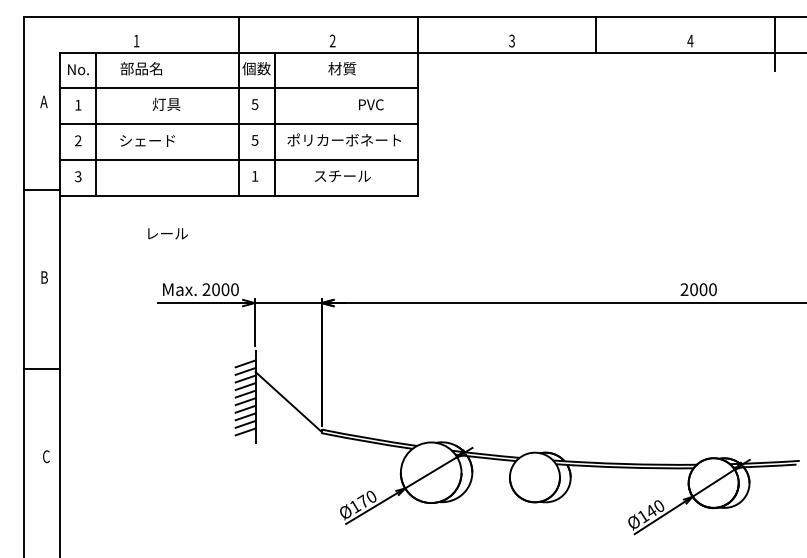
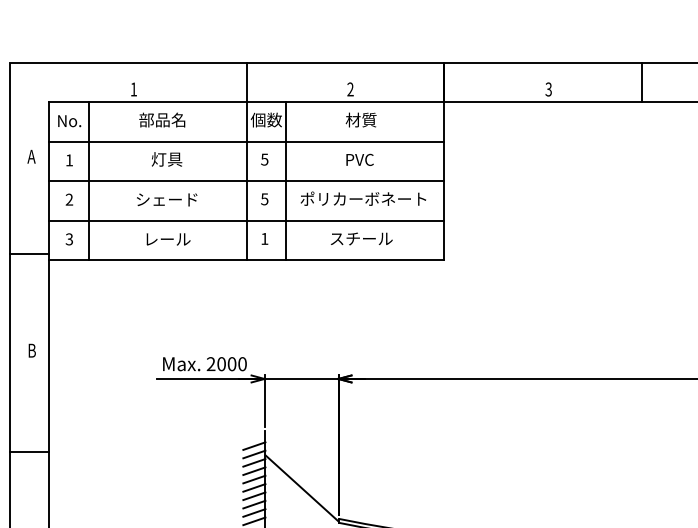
text: (140, 68) -> (161, 119), moved
text: (371, 104) -> (360, 159), moved
text: (147, 140) -> (166, 199), moved
text: (167, 233) -> (168, 239), moved

